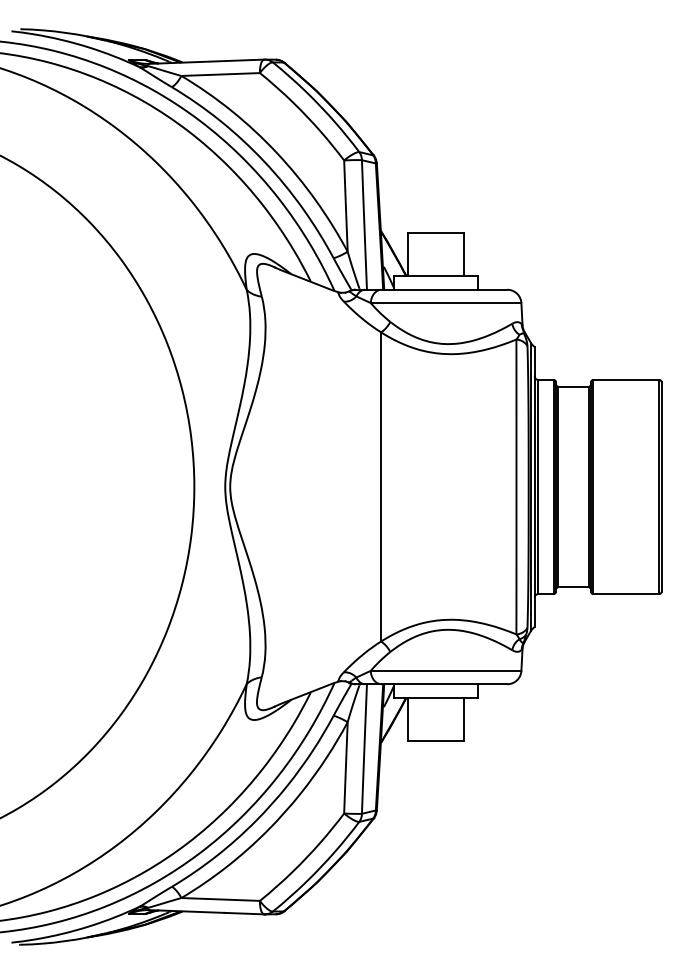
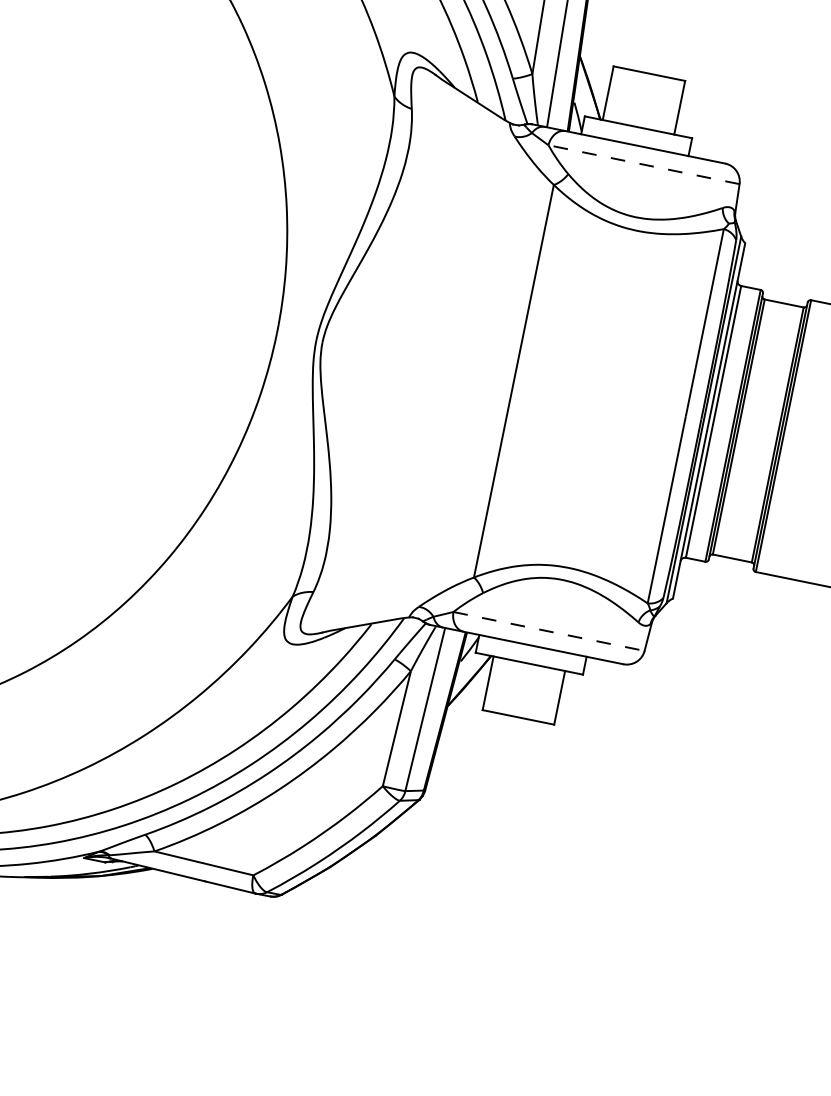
line: (445, 303) -> (643, 165), solid -> dashed
line: (446, 670) -> (549, 631), solid -> dashed

